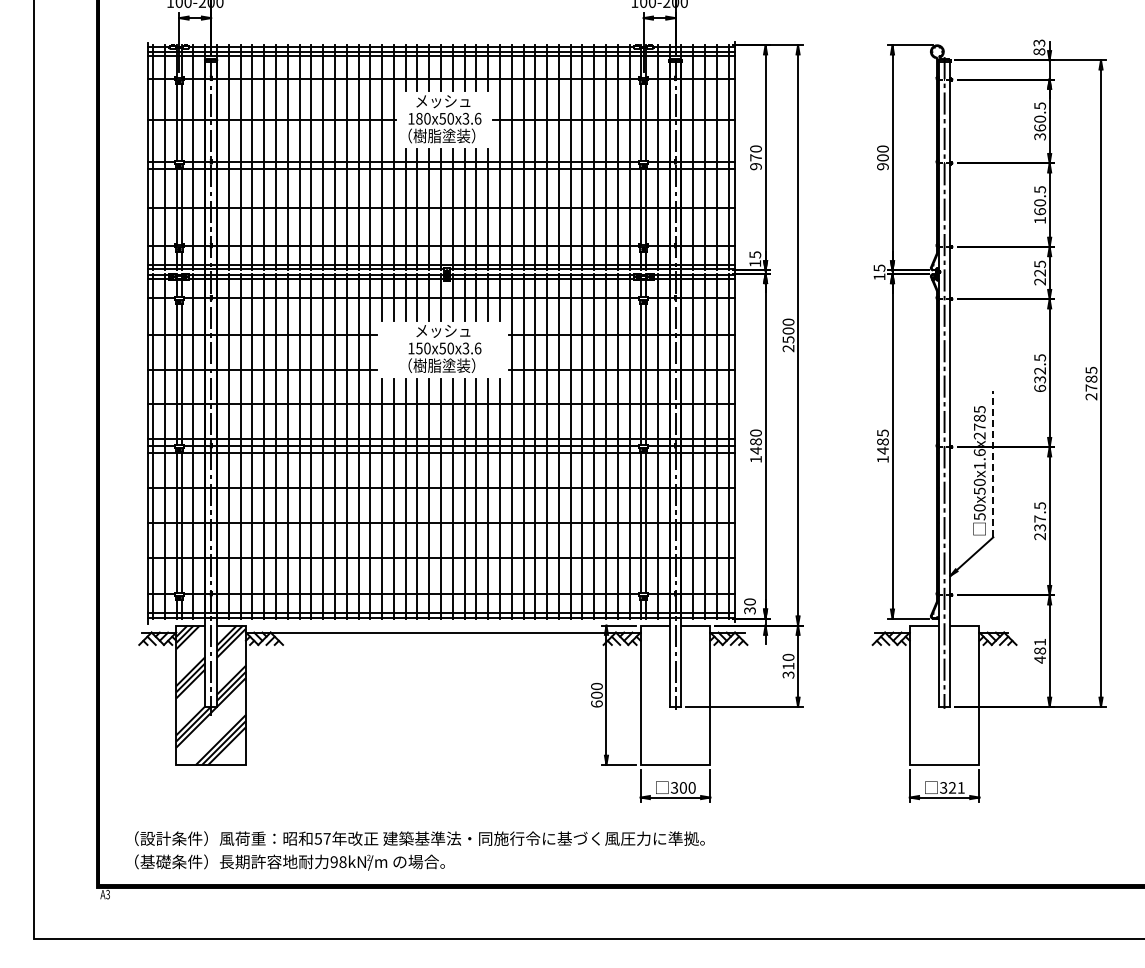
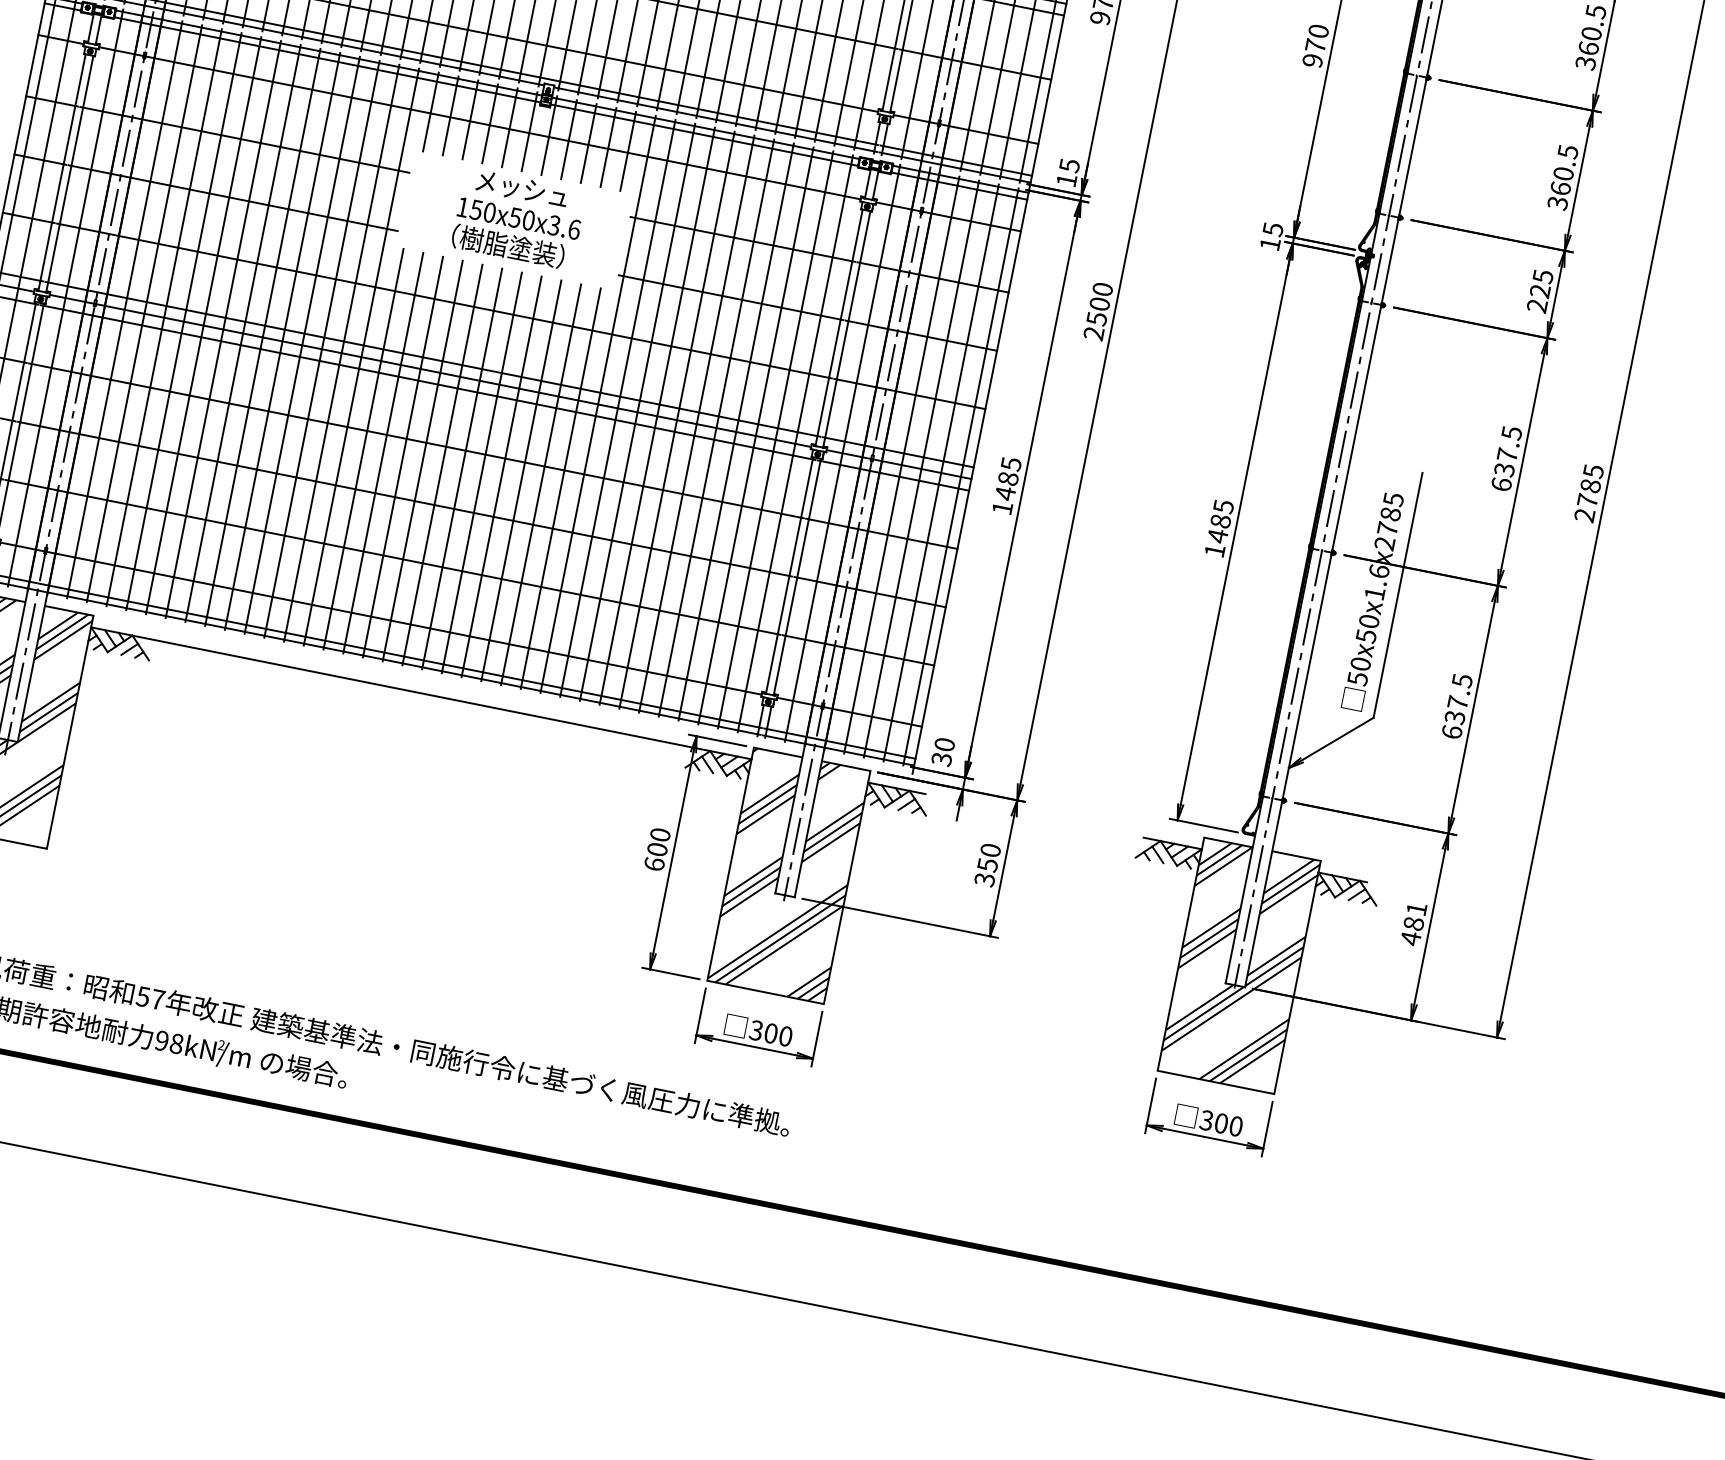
text: (882, 157) -> (1315, 45), 900 -> 970
text: (1040, 220) -> (1558, 203), 160.5 -> 360.5
text: (1039, 370) -> (1506, 454), 632.5 -> 637.5
text: (755, 432) -> (1010, 462), 1480 -> 1485
line: (993, 463) -> (1398, 594), dashed -> solid
text: (1040, 536) -> (1452, 732), 237.5 -> 637.5
text: (788, 665) -> (987, 863), 310 -> 350
hatch: (675, 694) -> (789, 874), added
hatch: (944, 694) -> (1239, 964), added
text: (956, 787) -> (1228, 1124), 321 -> 300

